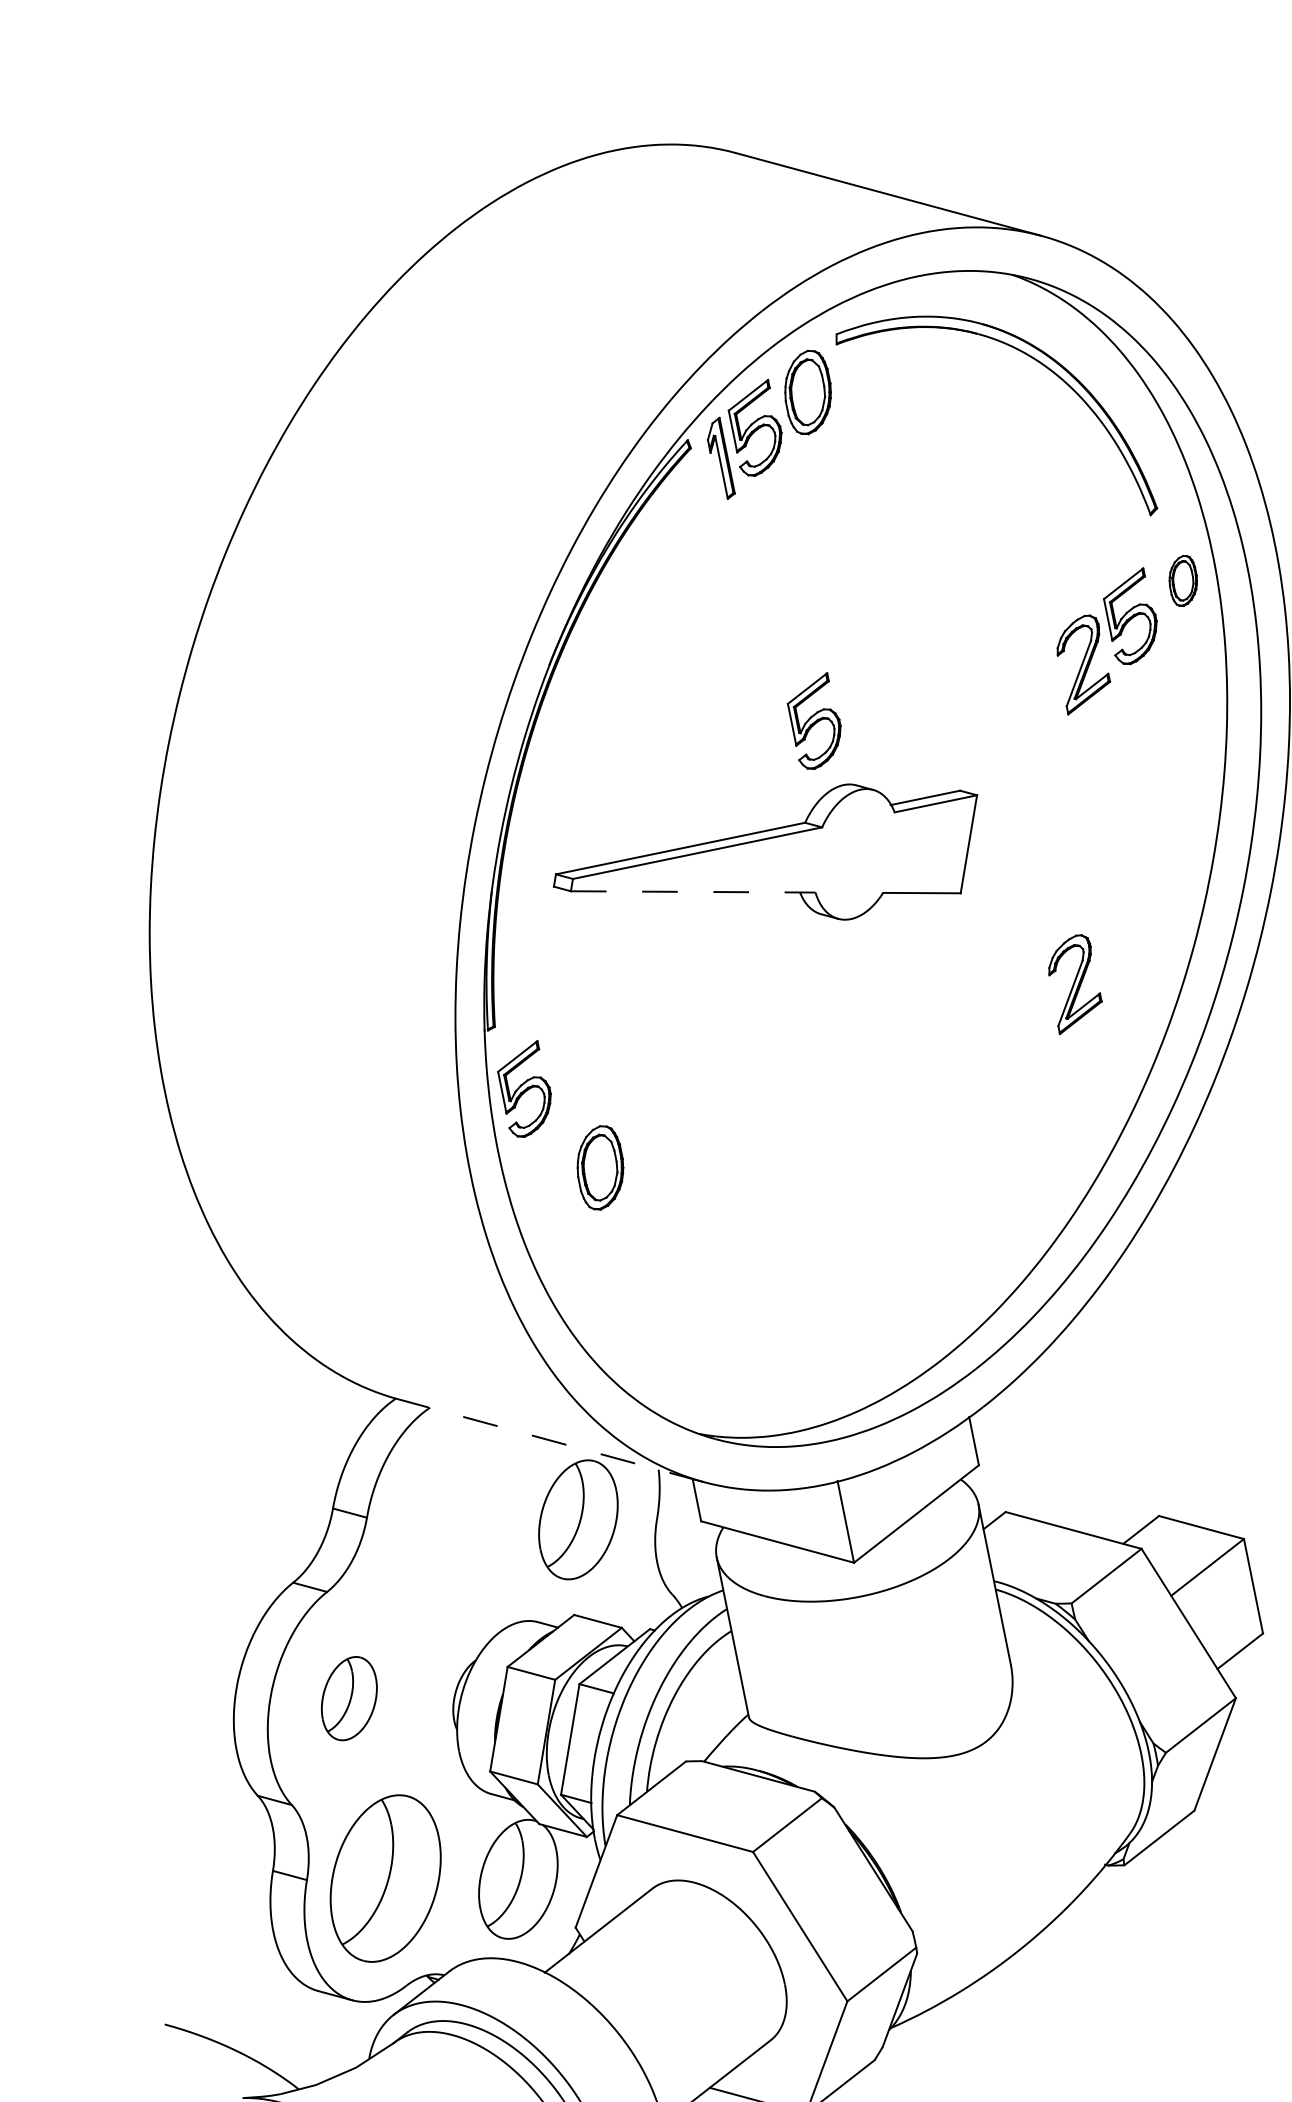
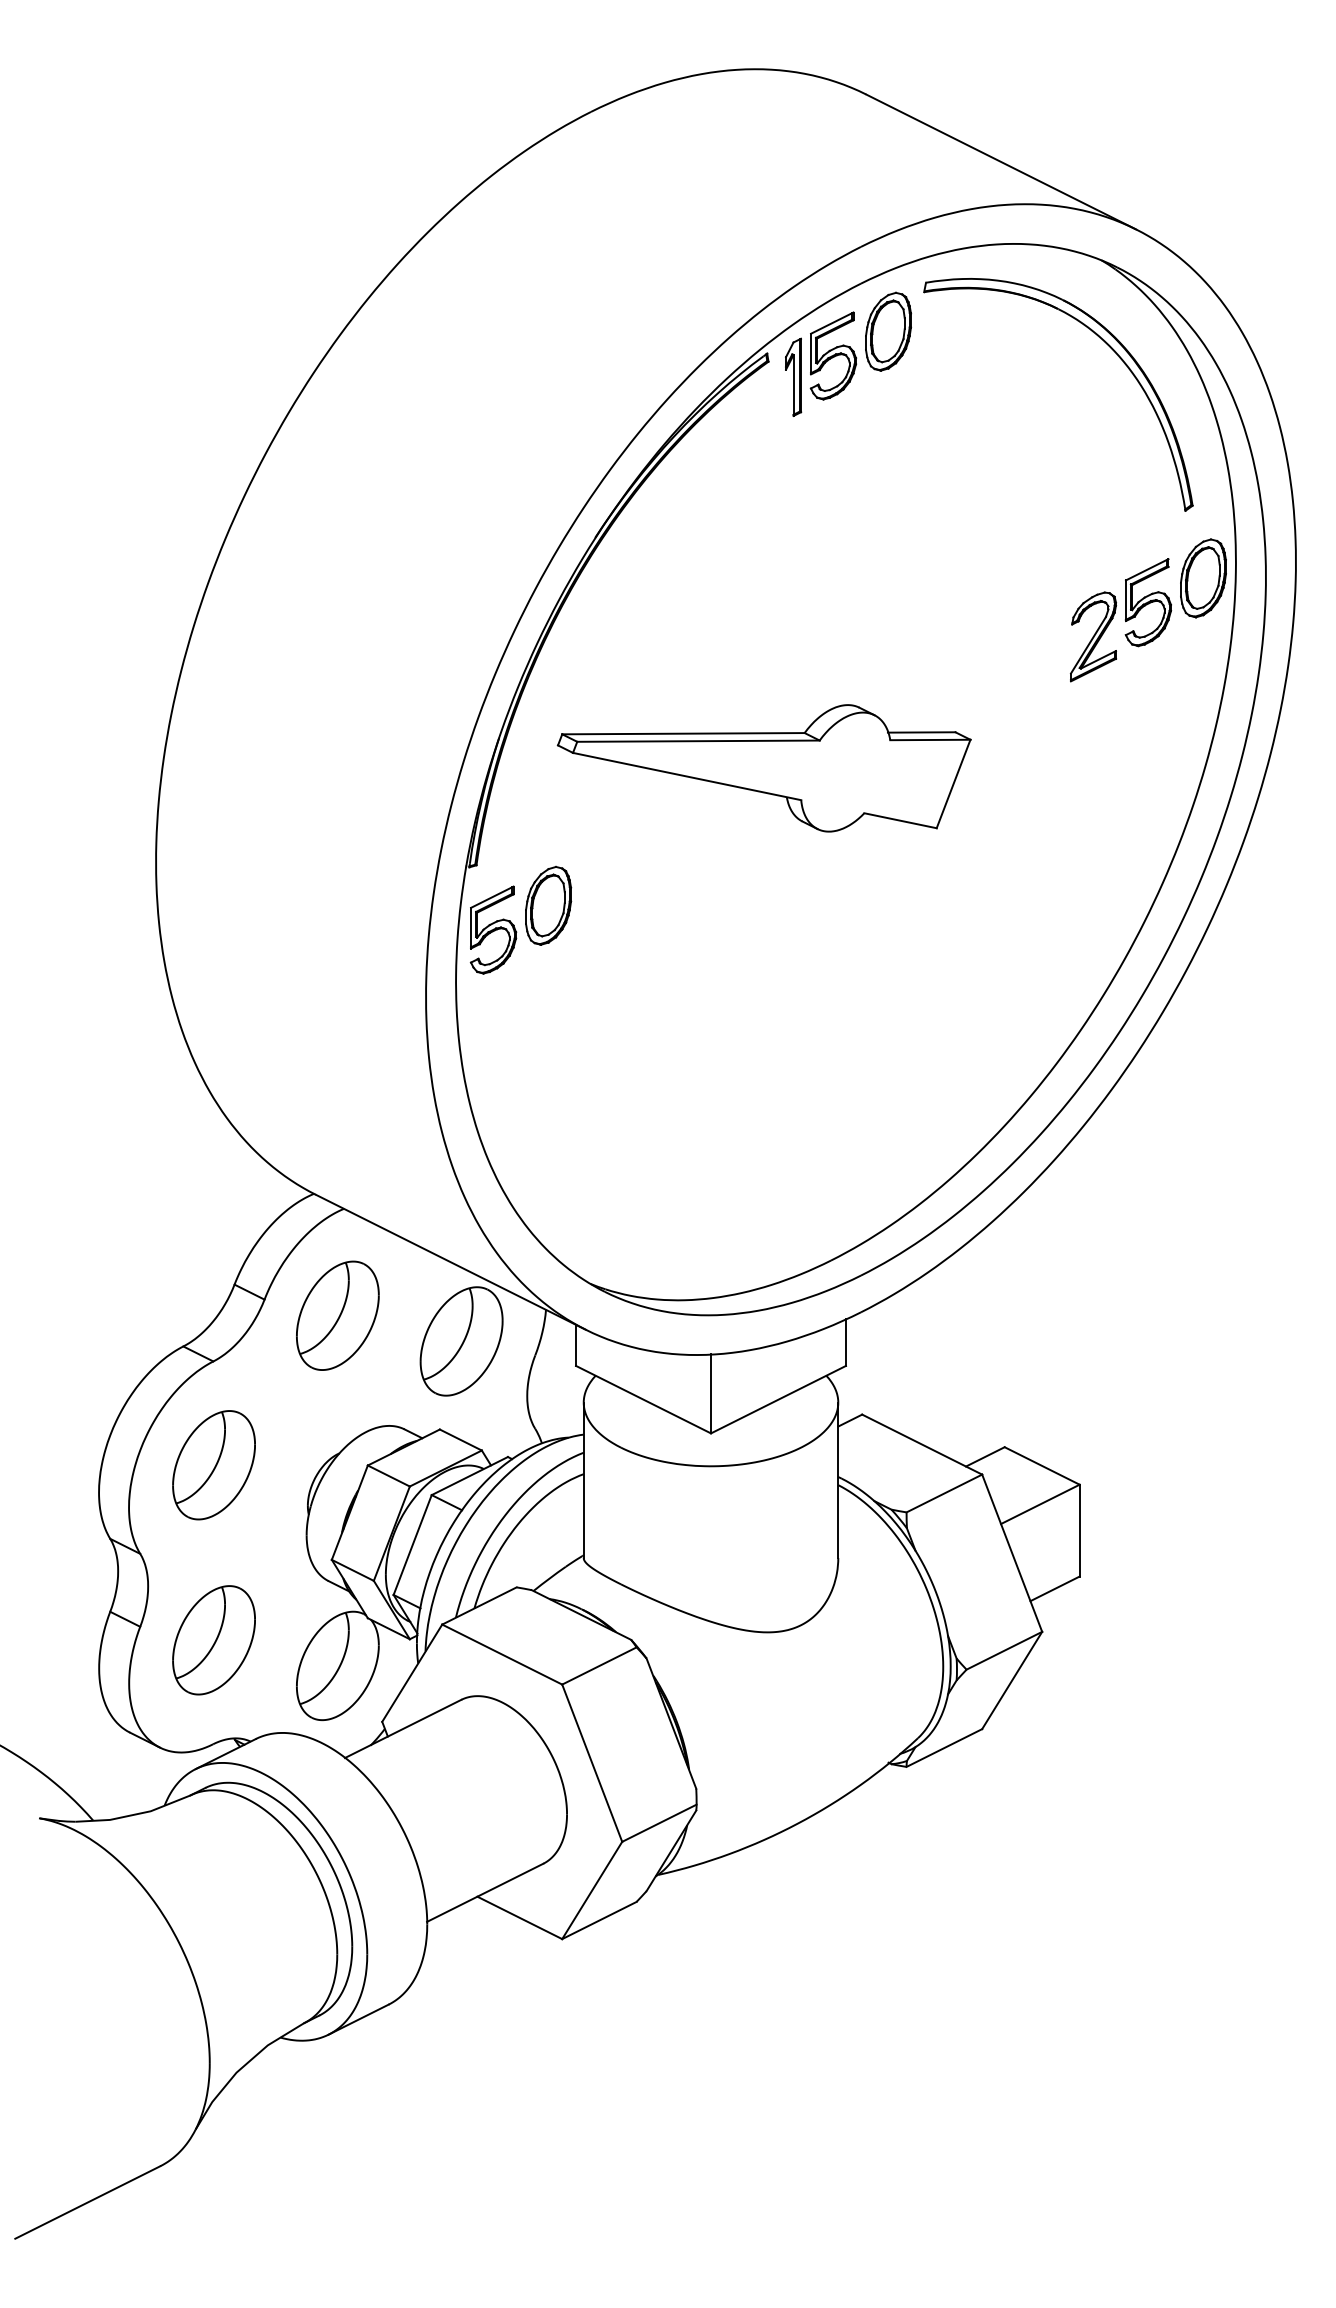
part: (1183, 581) -> (1203, 578), size x1.67
part: (815, 721) -> (833, 640), removed
line: (693, 891) -> (687, 776), dashed -> solid
part: (1072, 983) -> (1024, 933), removed
part: (600, 1167) -> (548, 905), moved
line: (550, 1440) -> (450, 1262), dashed -> solid
part: (445, 1518) -> (337, 1315), added
part: (348, 1698) -> (213, 1465), size x1.43
part: (385, 1878) -> (213, 1640), size x0.71

